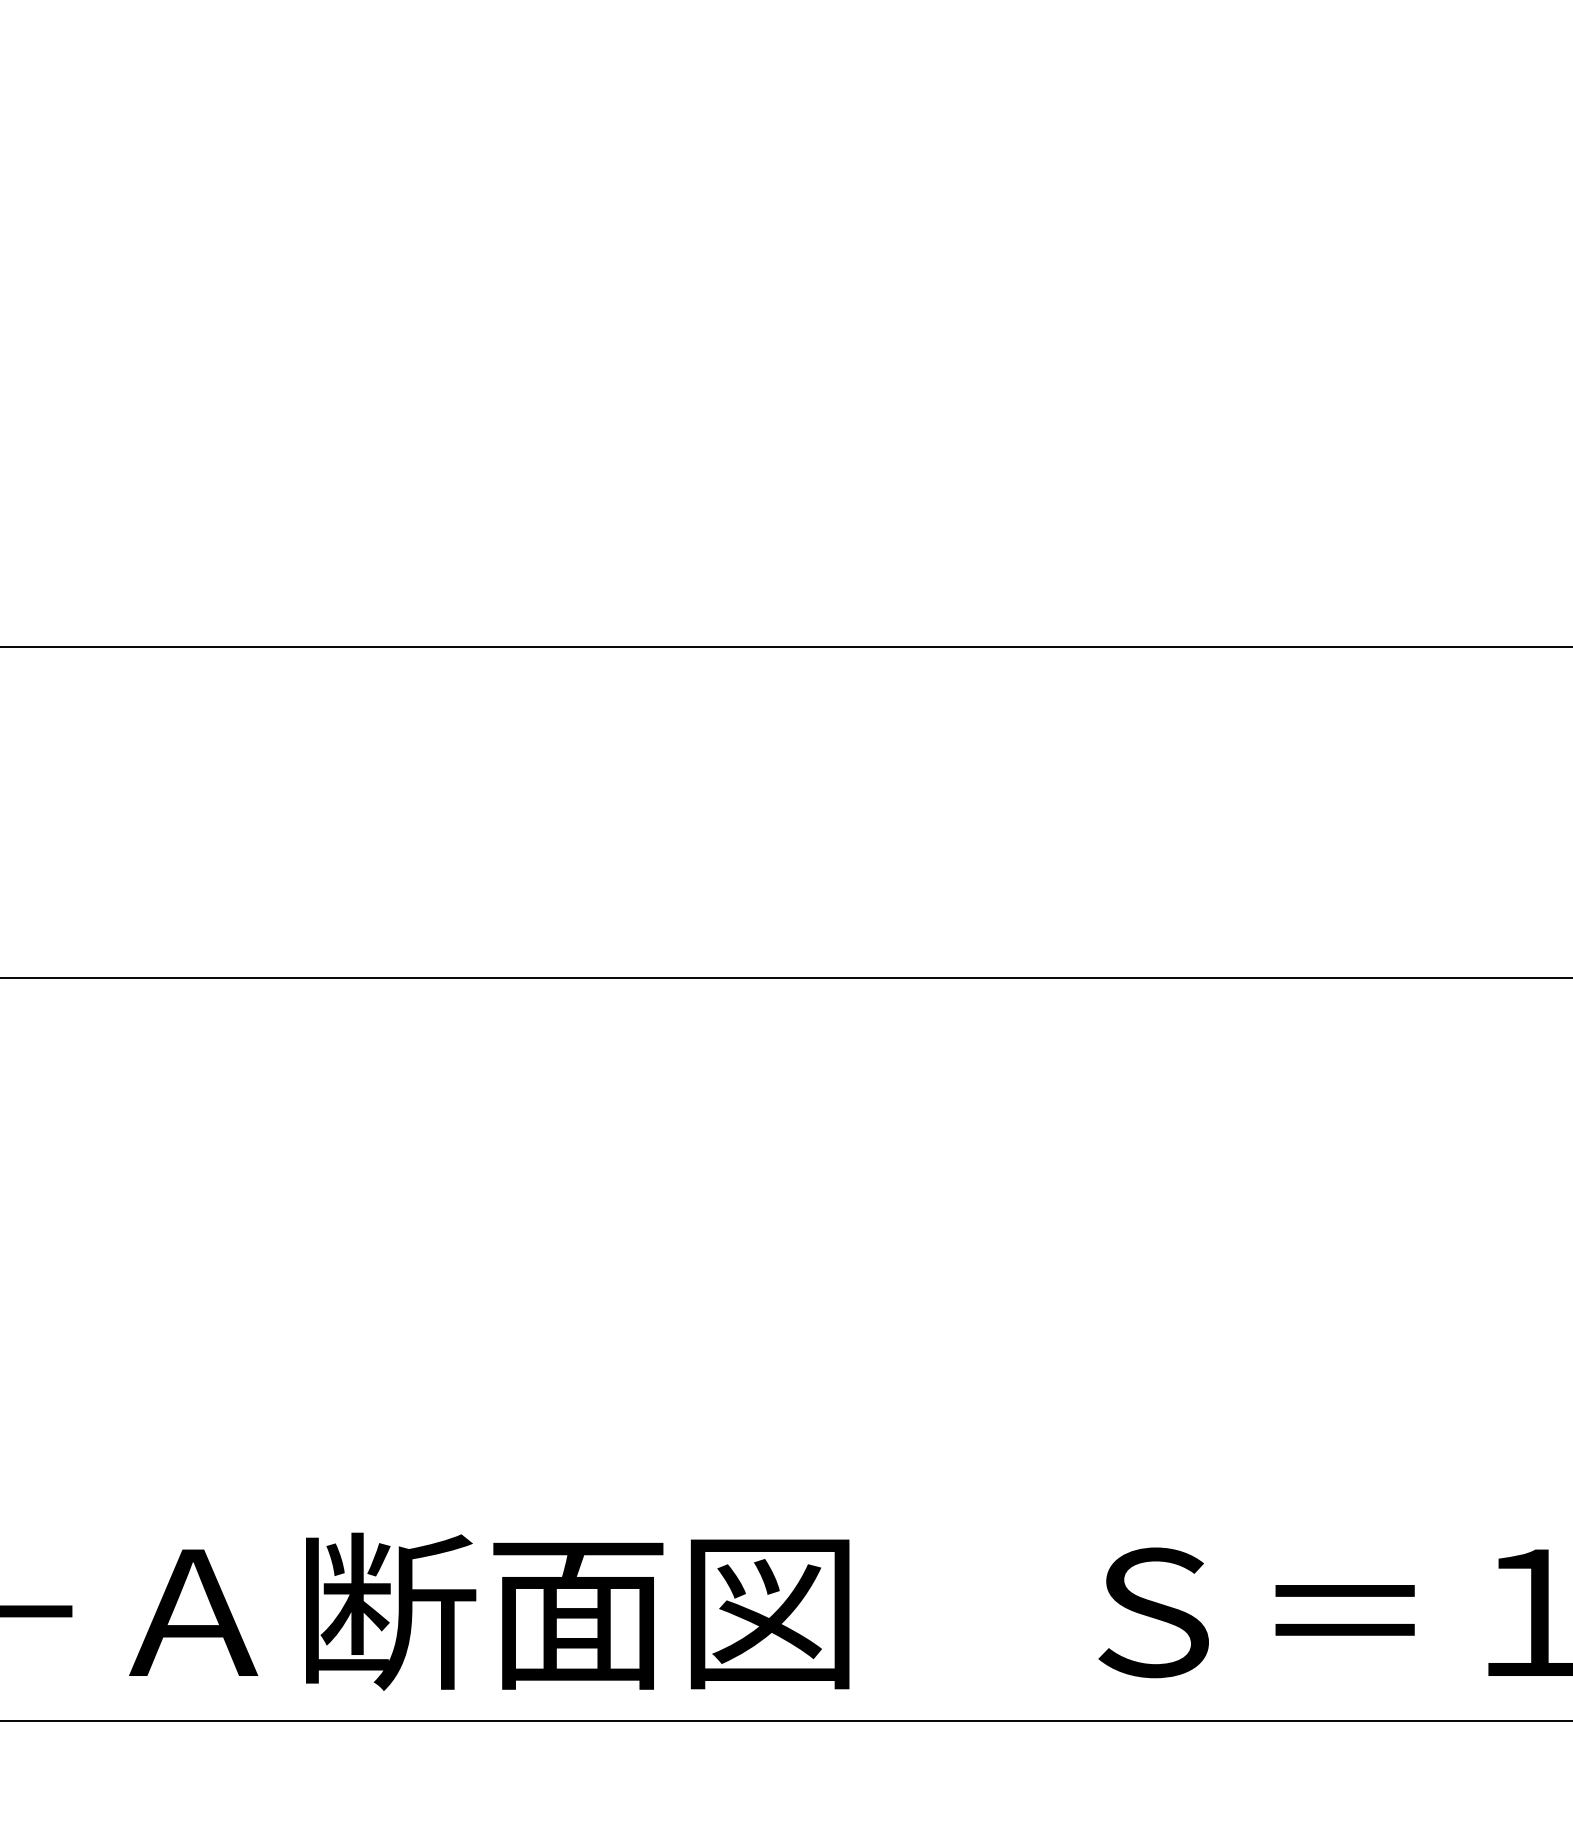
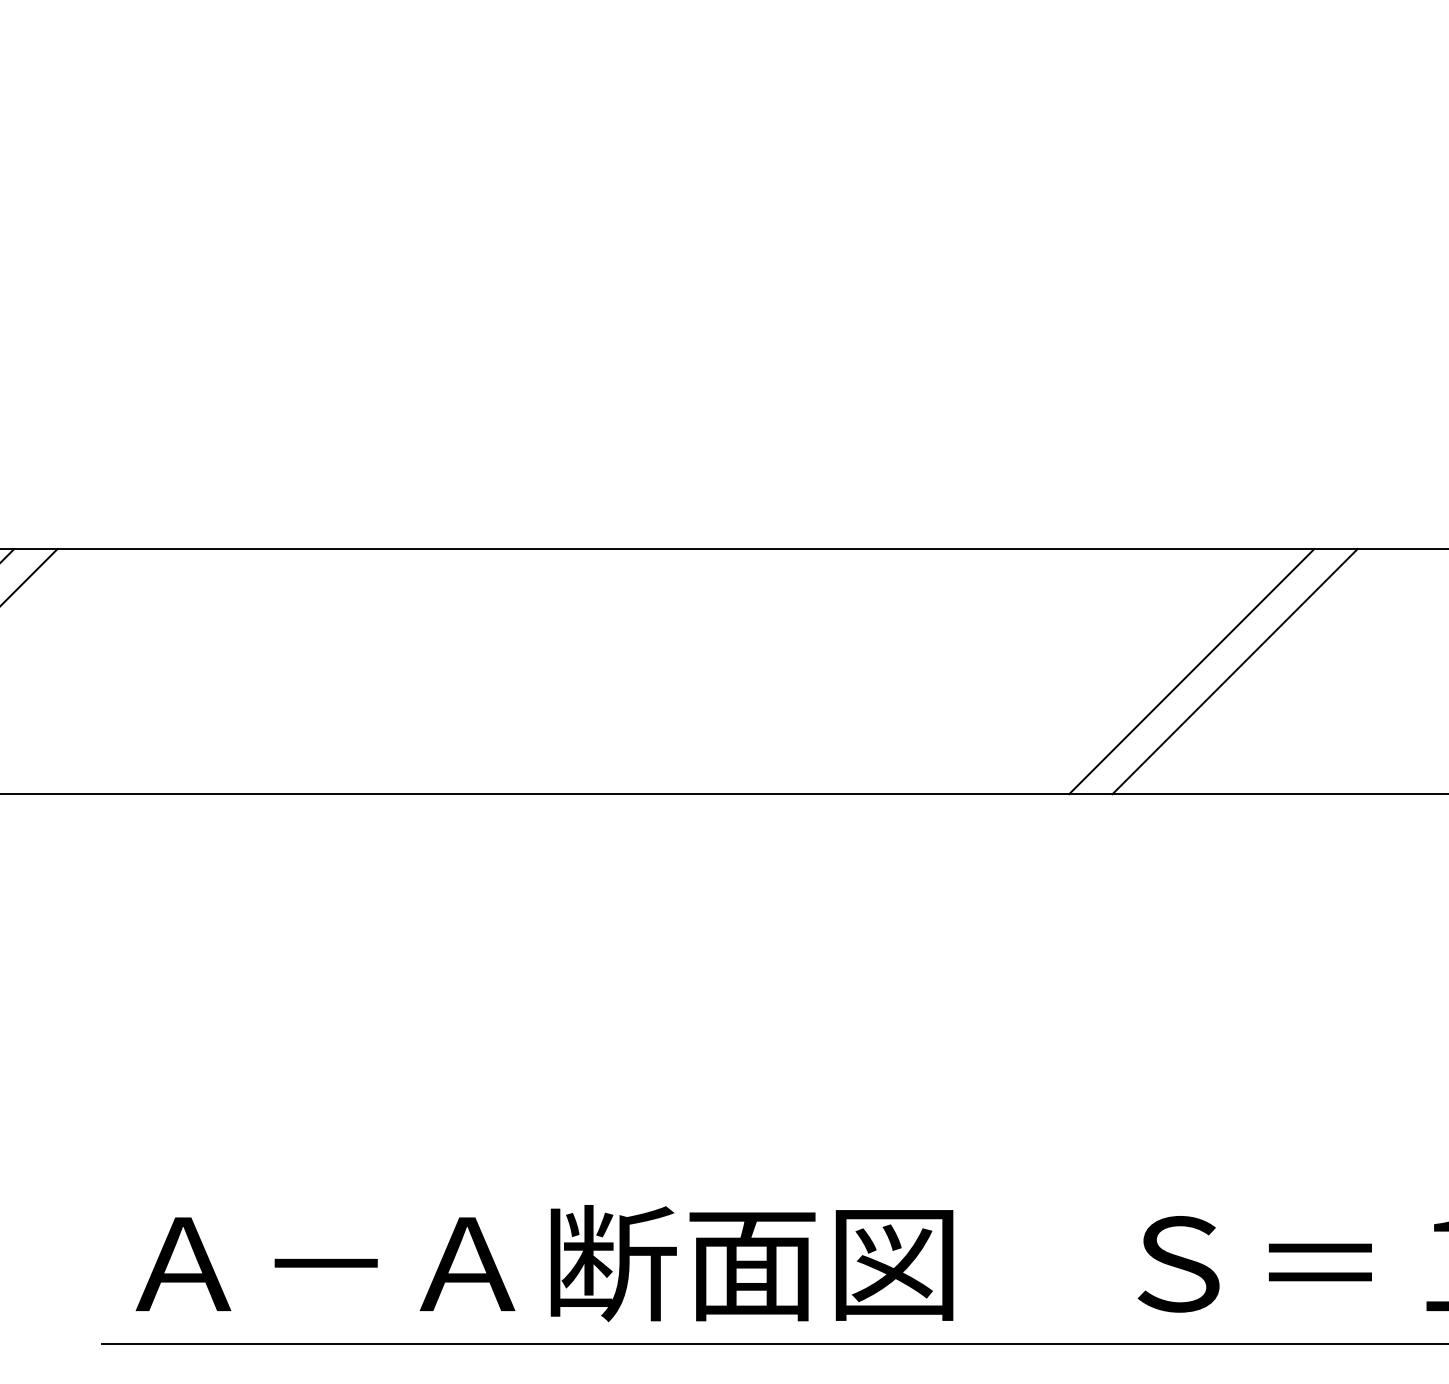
line: (1171, 812) -> (1191, 671), added
line: (1229, 812) -> (1234, 671), added

